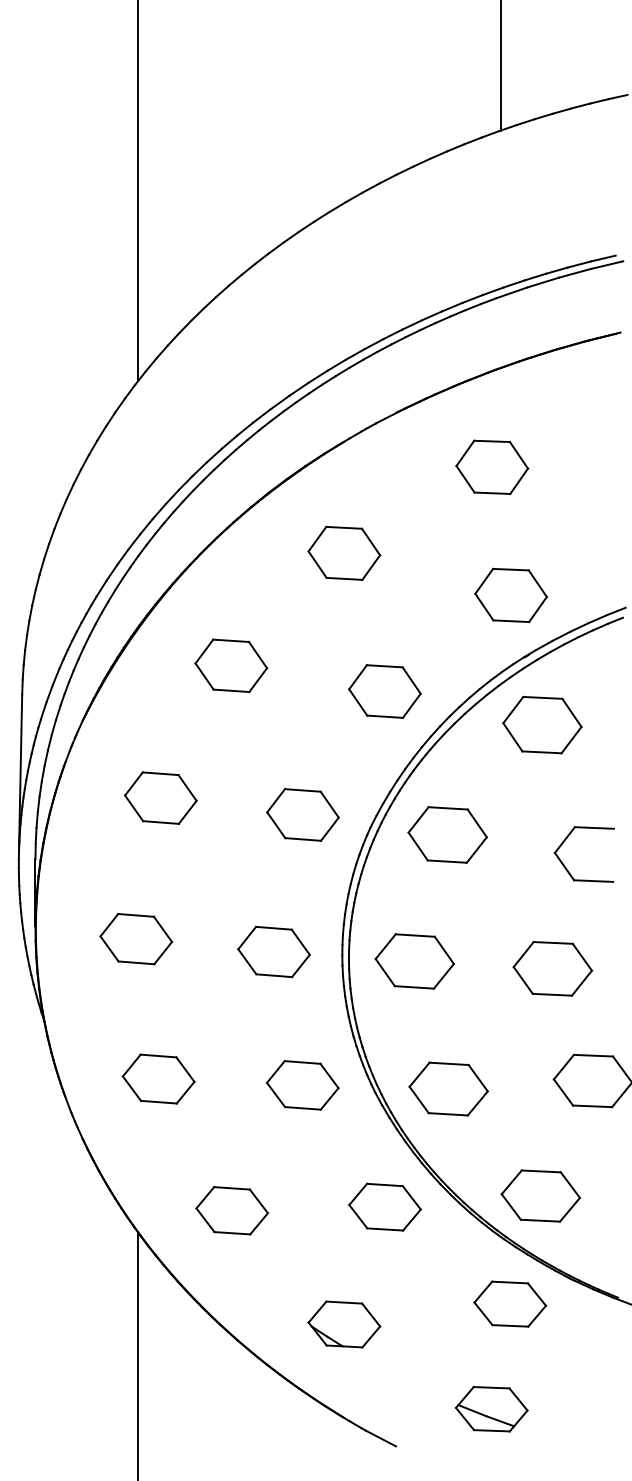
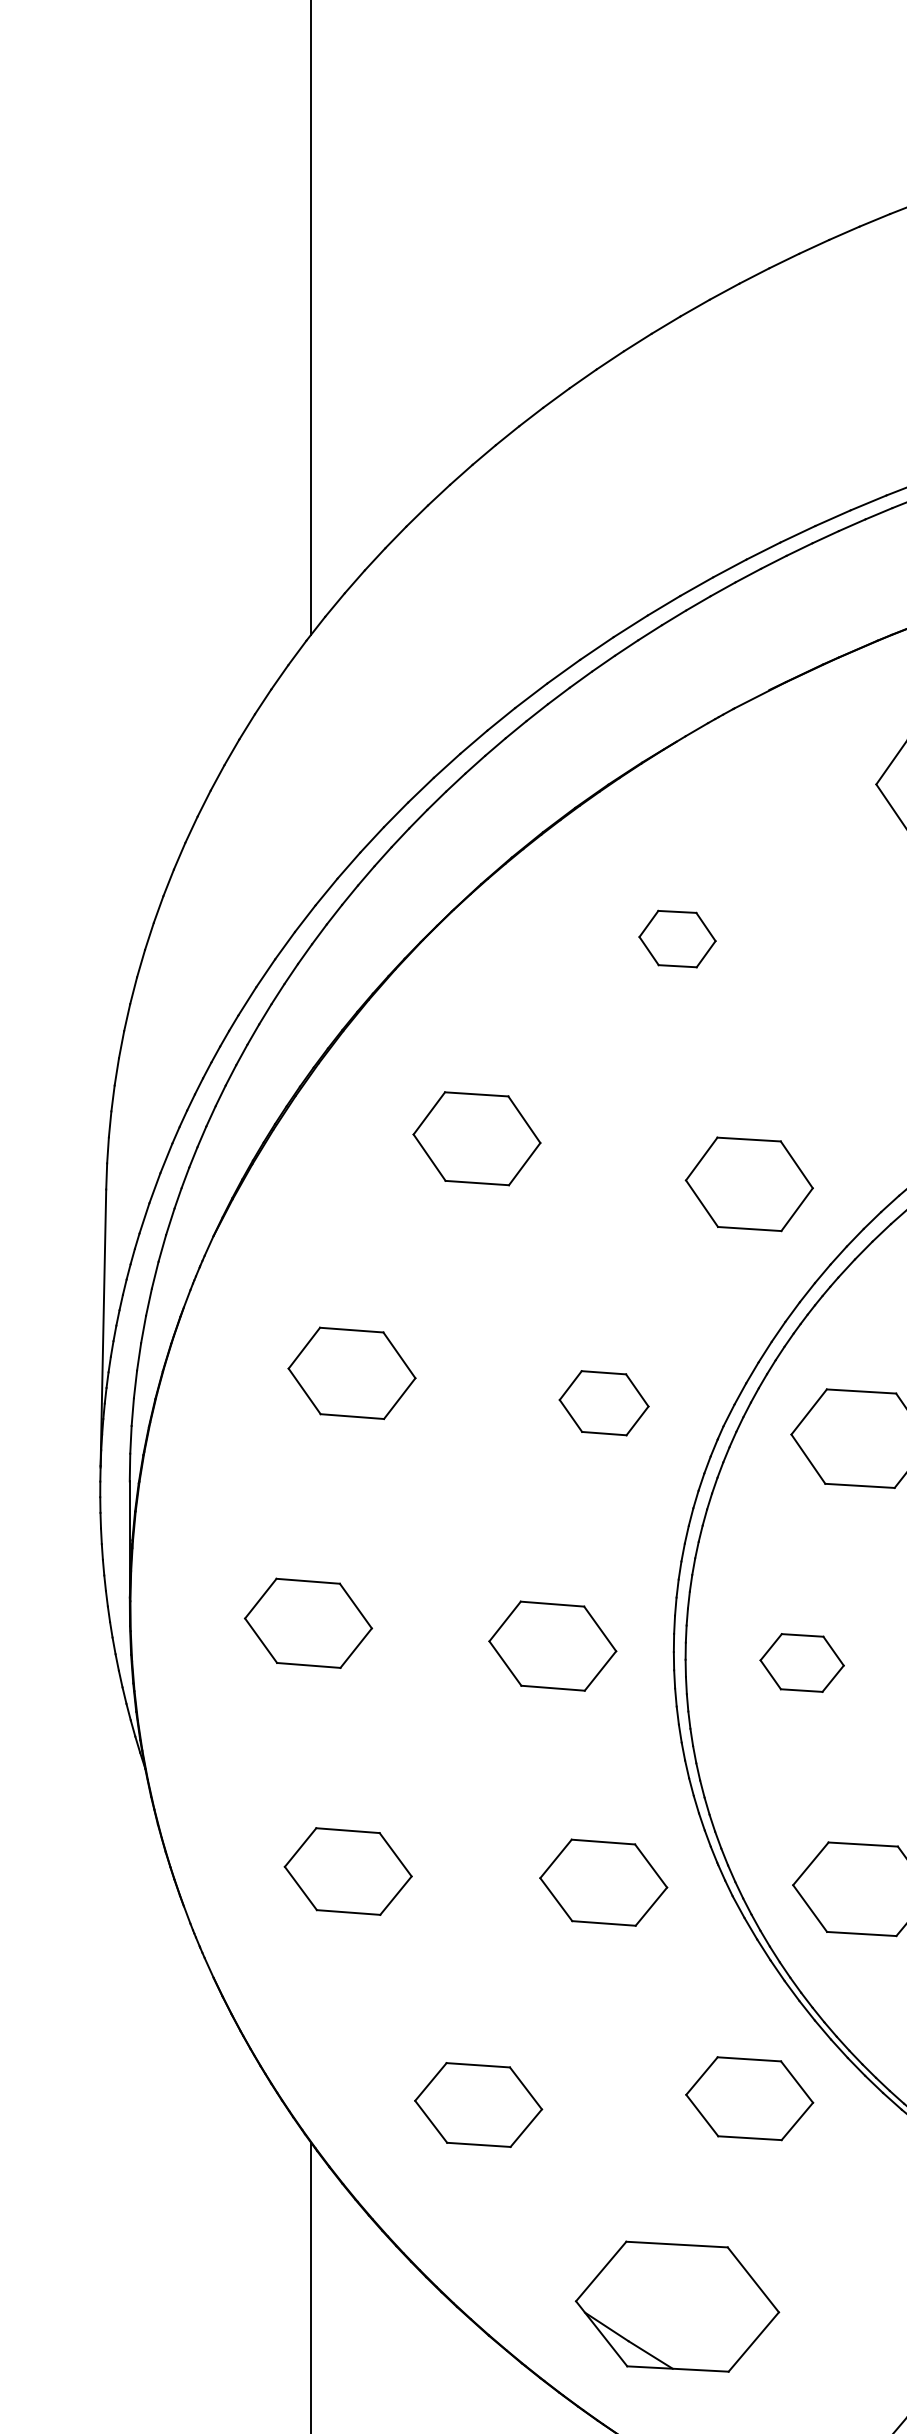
part: (344, 552) -> (677, 937), size x0.6
part: (302, 814) -> (603, 1402), size x0.7
part: (414, 961) -> (801, 1663), size x0.6
part: (344, 1324) -> (677, 2306), size x1.6

